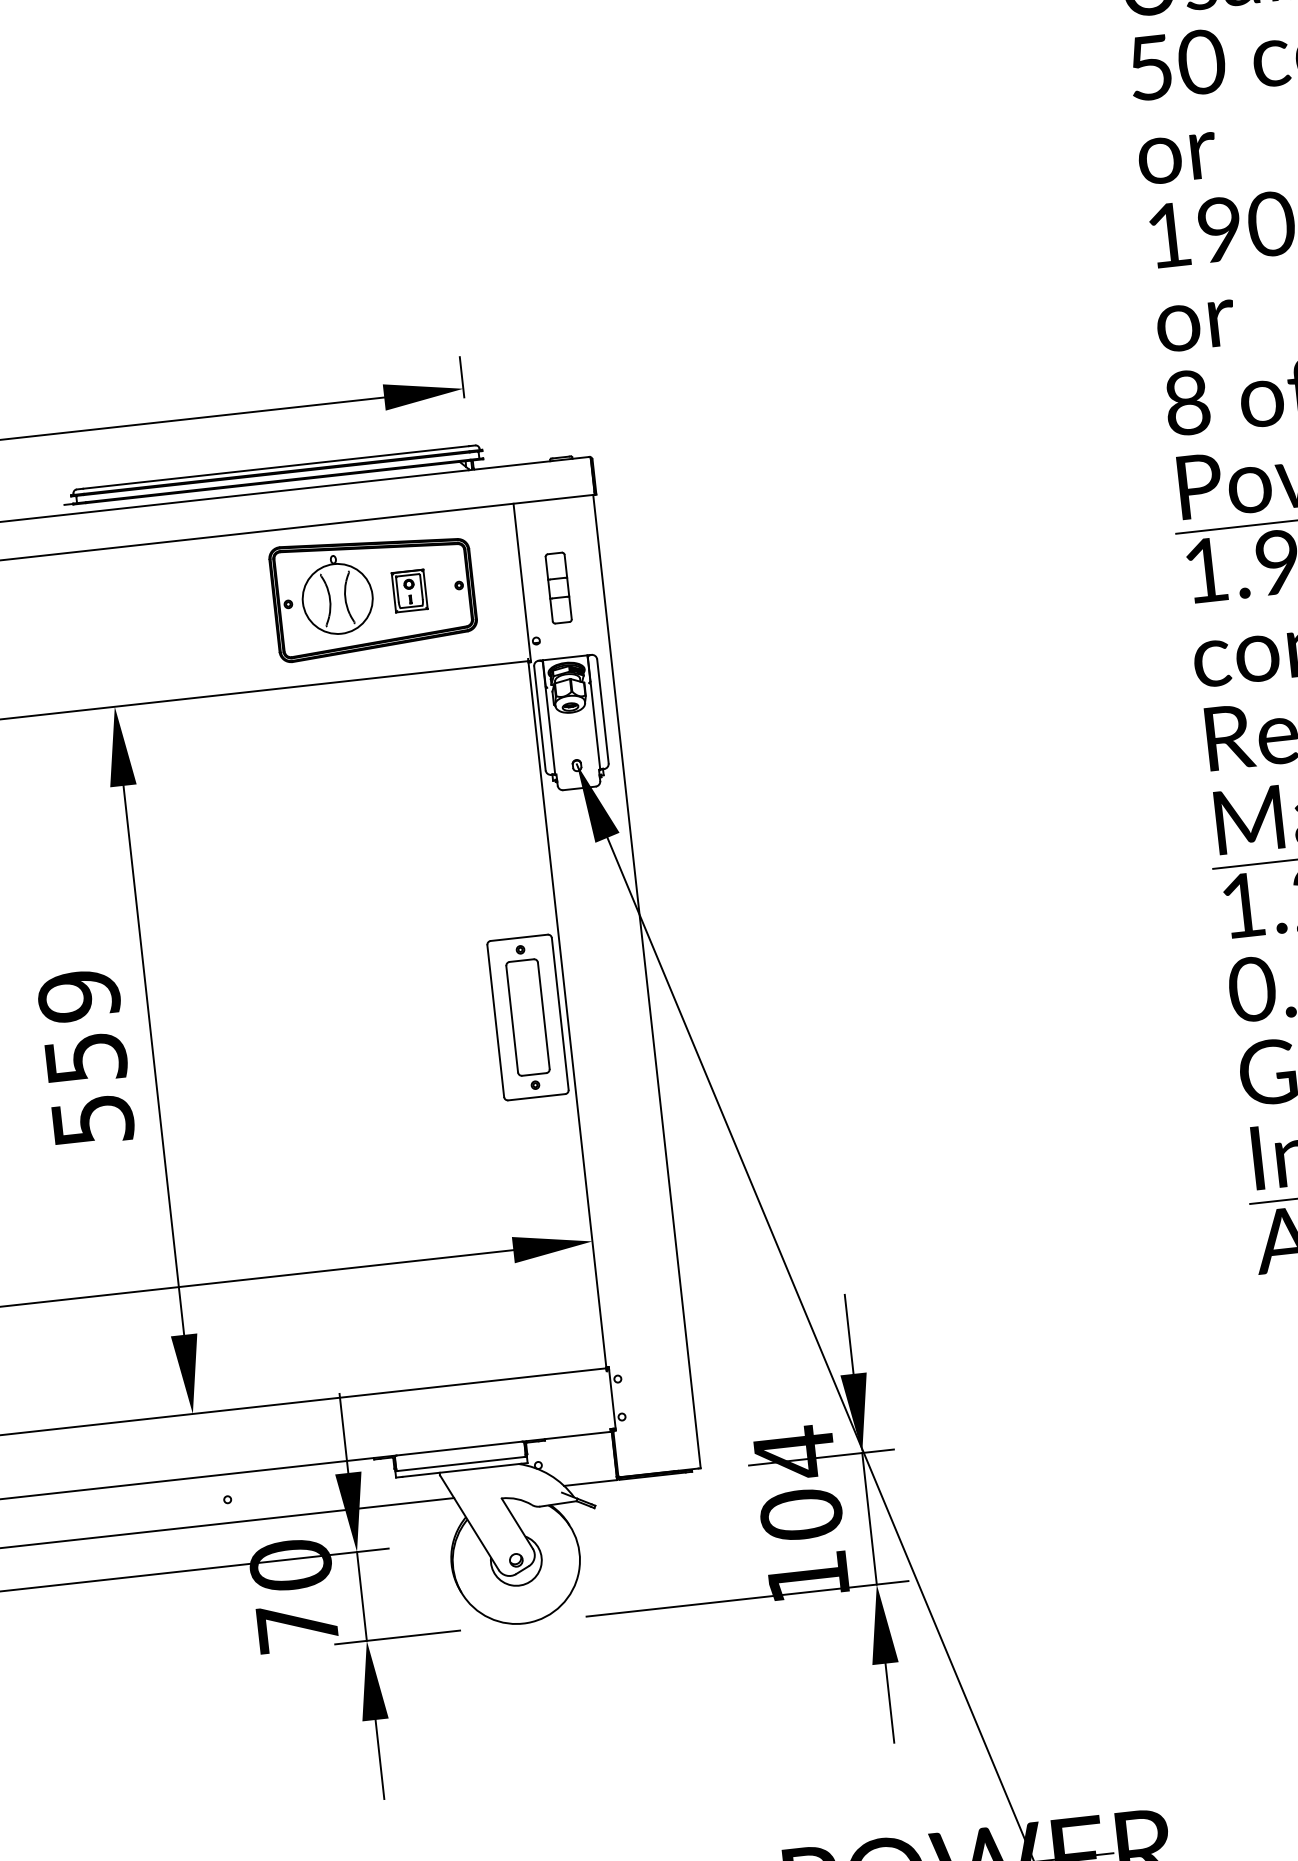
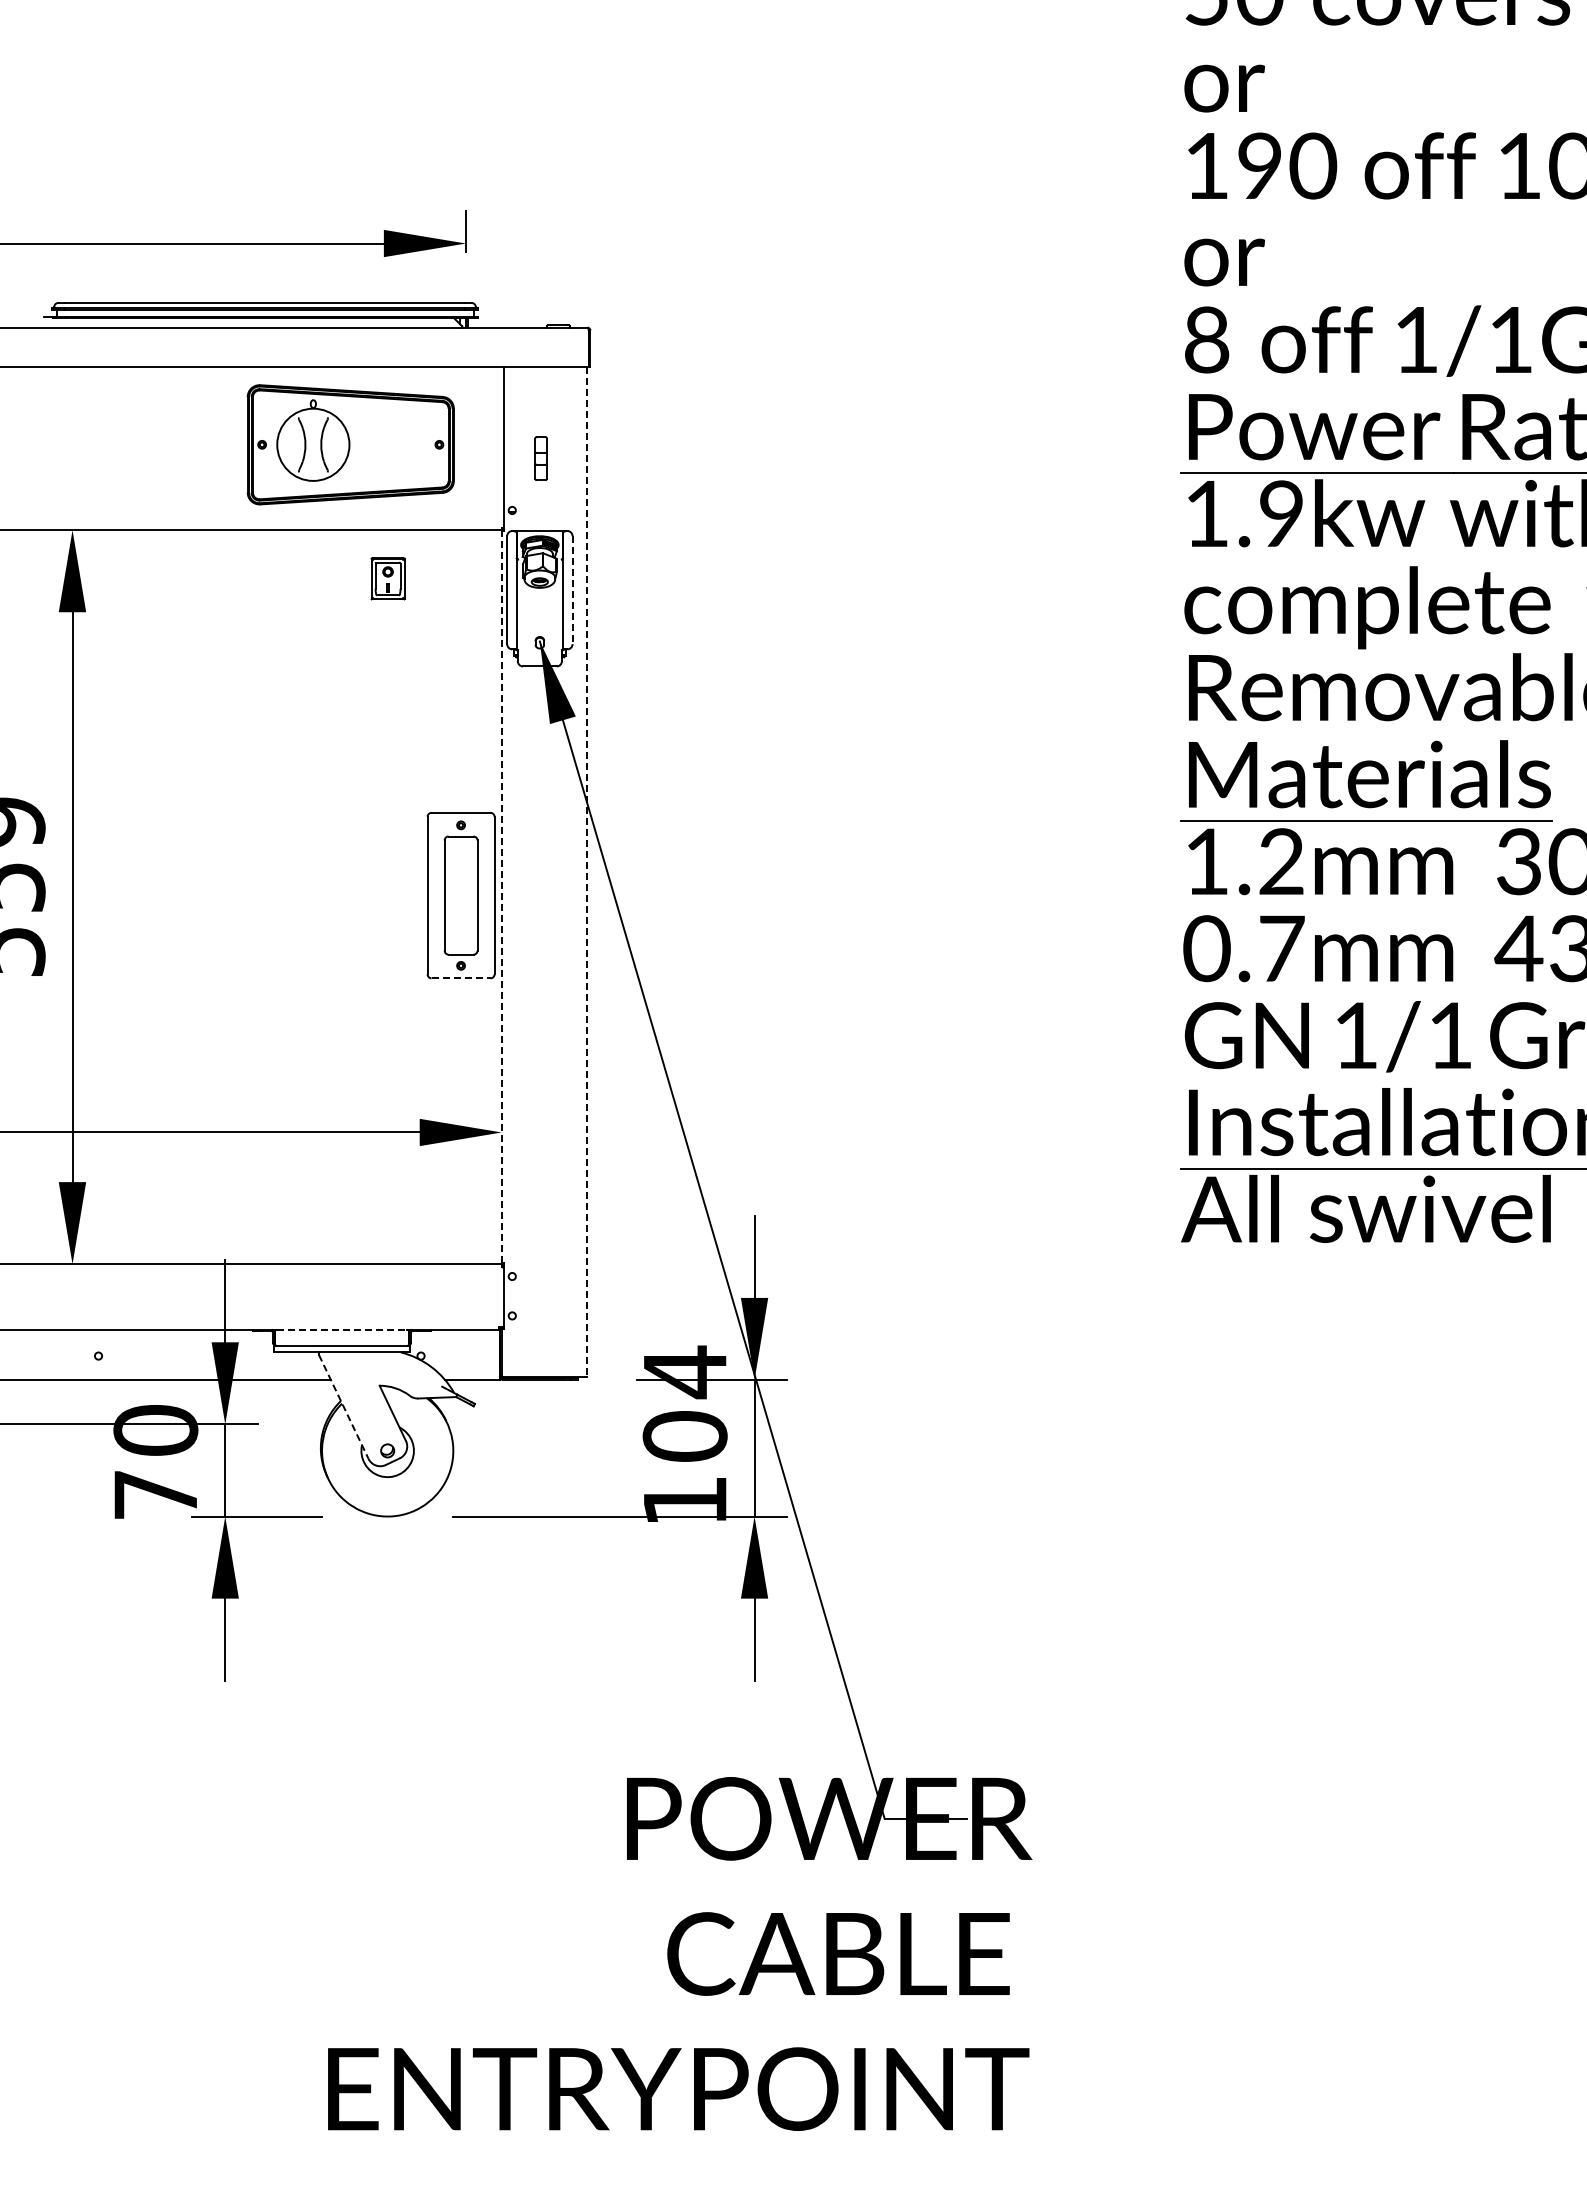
part: (558, 587) -> (540, 458), size x0.6
part: (409, 590) -> (387, 578), moved
line: (602, 711) -> (572, 590), solid -> dashed
line: (647, 981) -> (587, 872), solid -> dashed
line: (567, 1015) -> (501, 897), solid -> dashed
line: (537, 1097) -> (461, 978), solid -> dashed
line: (459, 1448) -> (342, 1329), solid -> dashed
line: (469, 1523) -> (343, 1407), solid -> dashed

